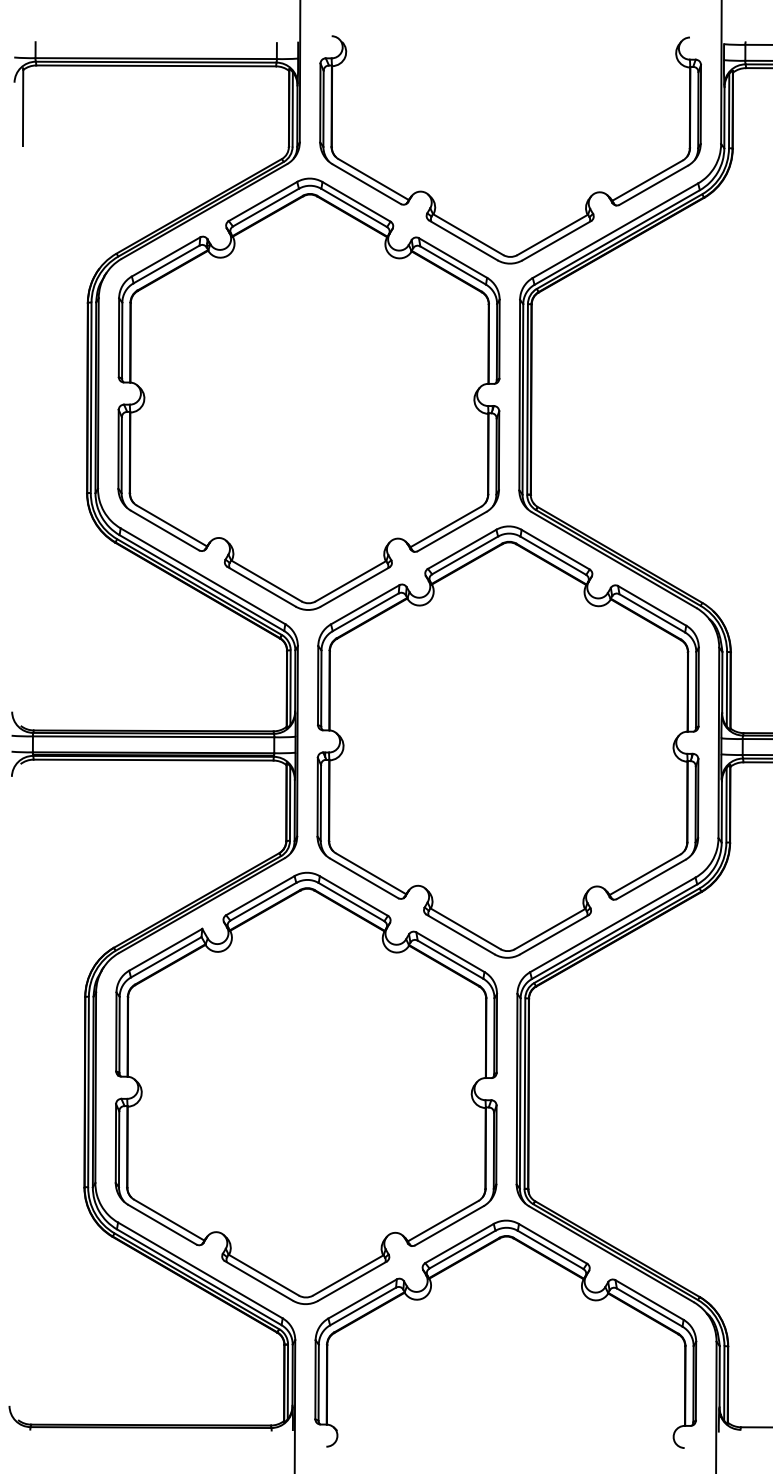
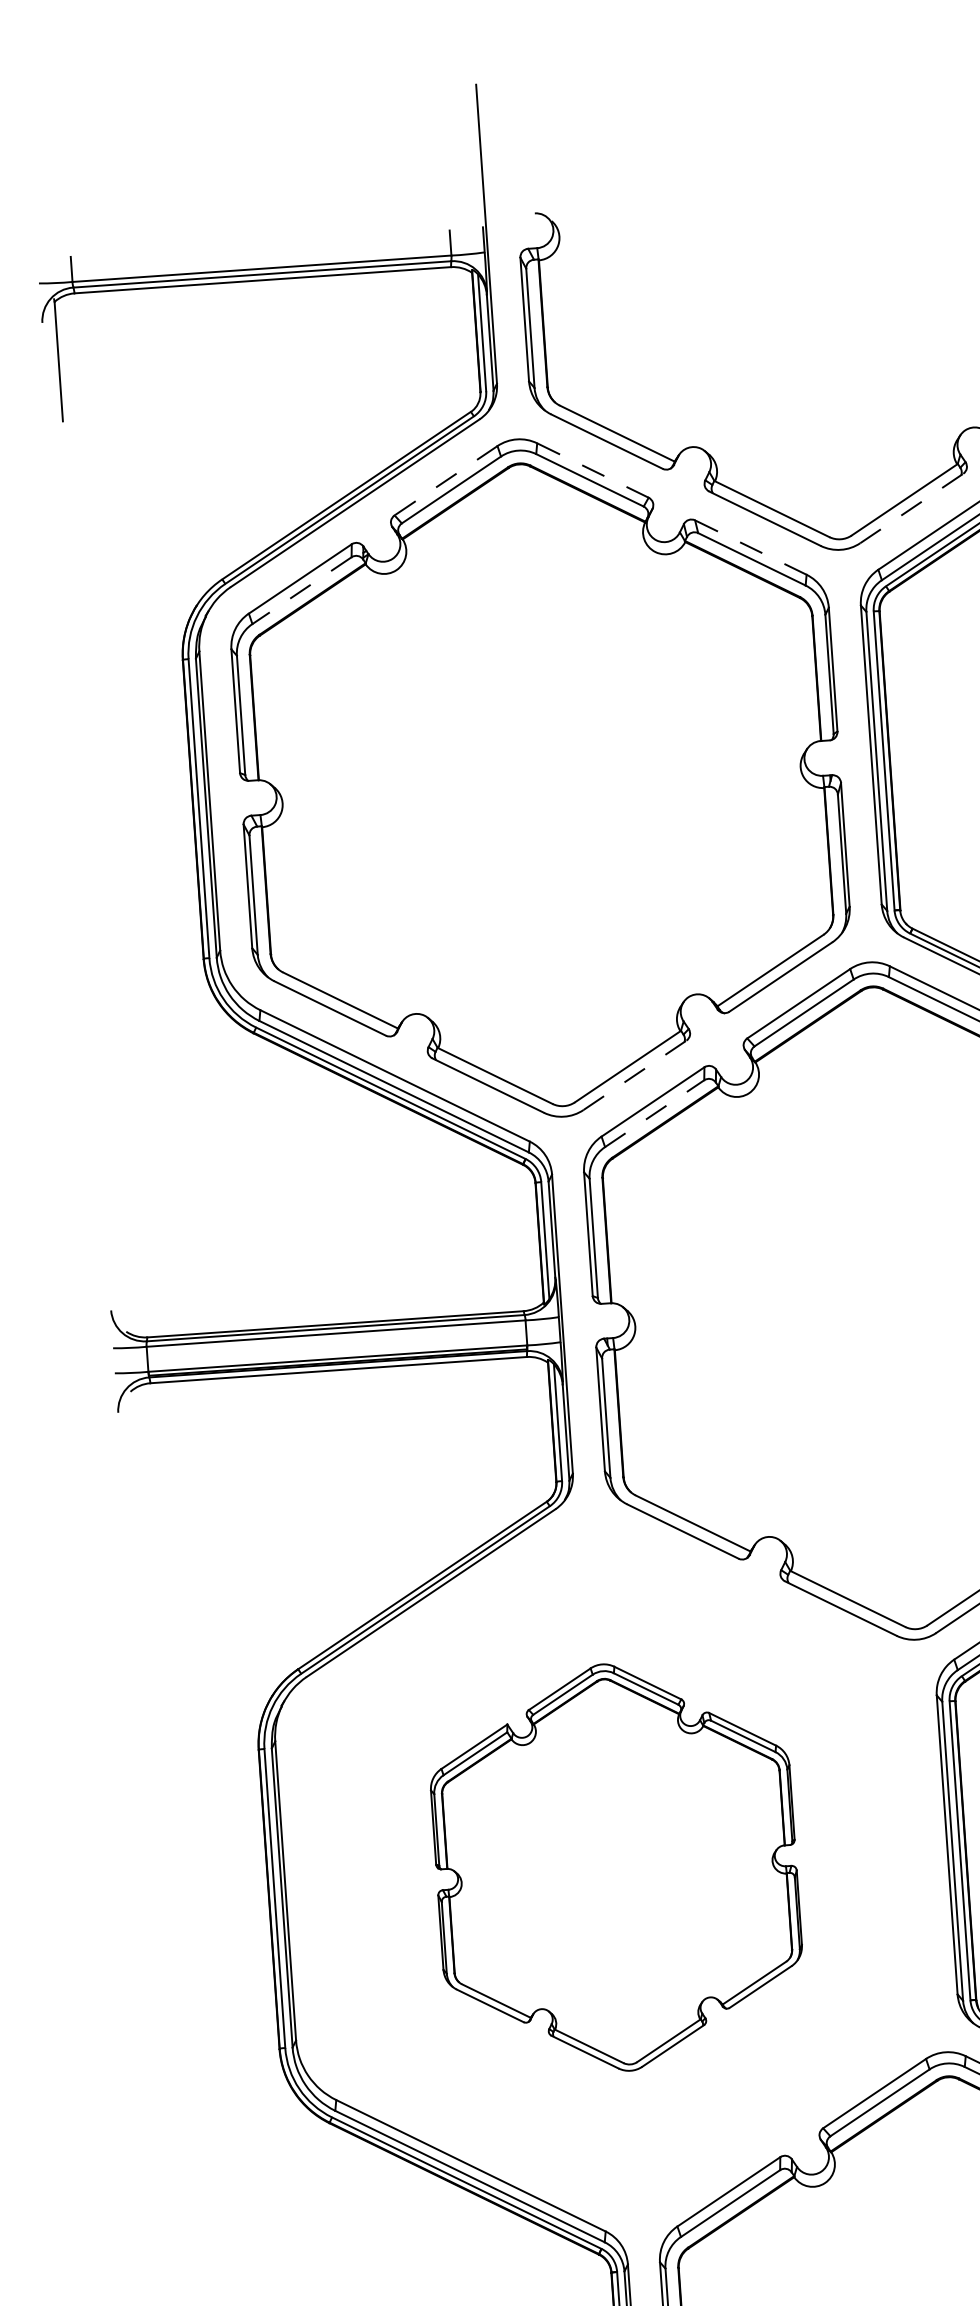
line: (262, 201) -> (445, 480), solid -> dashed
line: (356, 201) -> (592, 469), solid -> dashed
line: (557, 240) -> (912, 508), solid -> dashed
line: (452, 257) -> (749, 546), solid -> dashed
line: (166, 264) -> (301, 590), solid -> dashed
line: (355, 586) -> (635, 1074), solid -> dashed
line: (365, 612) -> (654, 1114), solid -> dashed
part: (306, 1087) -> (616, 1866), size x0.6

